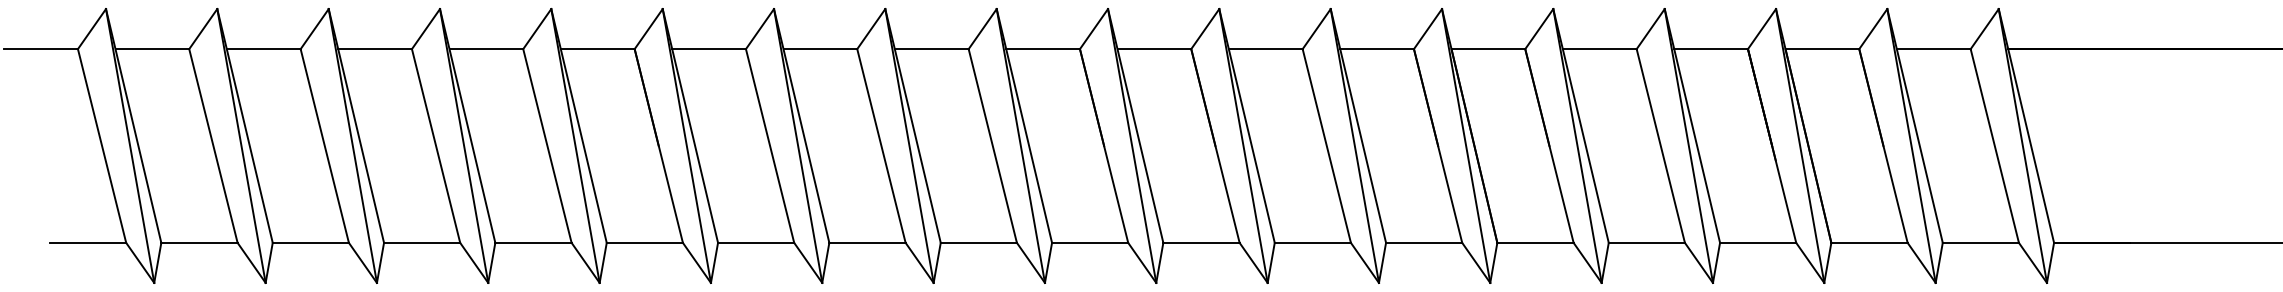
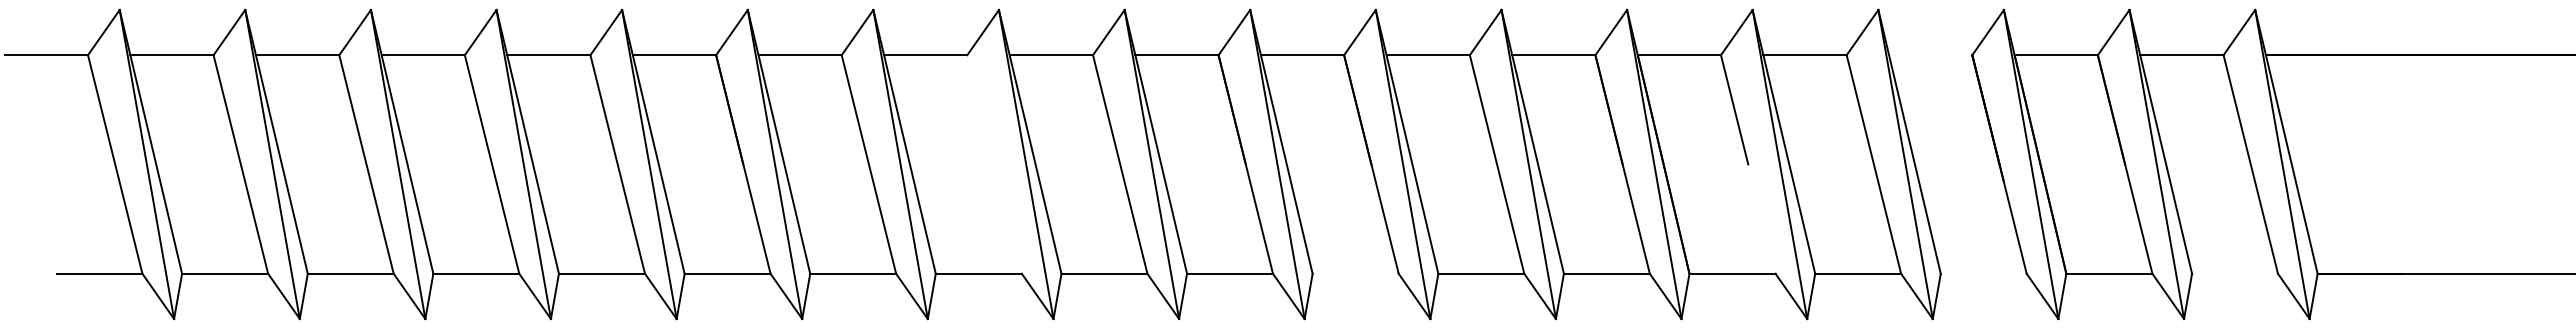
line: (1710, 49) -> (1930, 55), removed
line: (881, 146) -> (994, 164), removed
line: (1549, 146) -> (1748, 164), removed
line: (1201, 242) -> (1355, 273), removed
line: (1757, 242) -> (1983, 273), removed
line: (1980, 242) -> (2234, 273), removed

